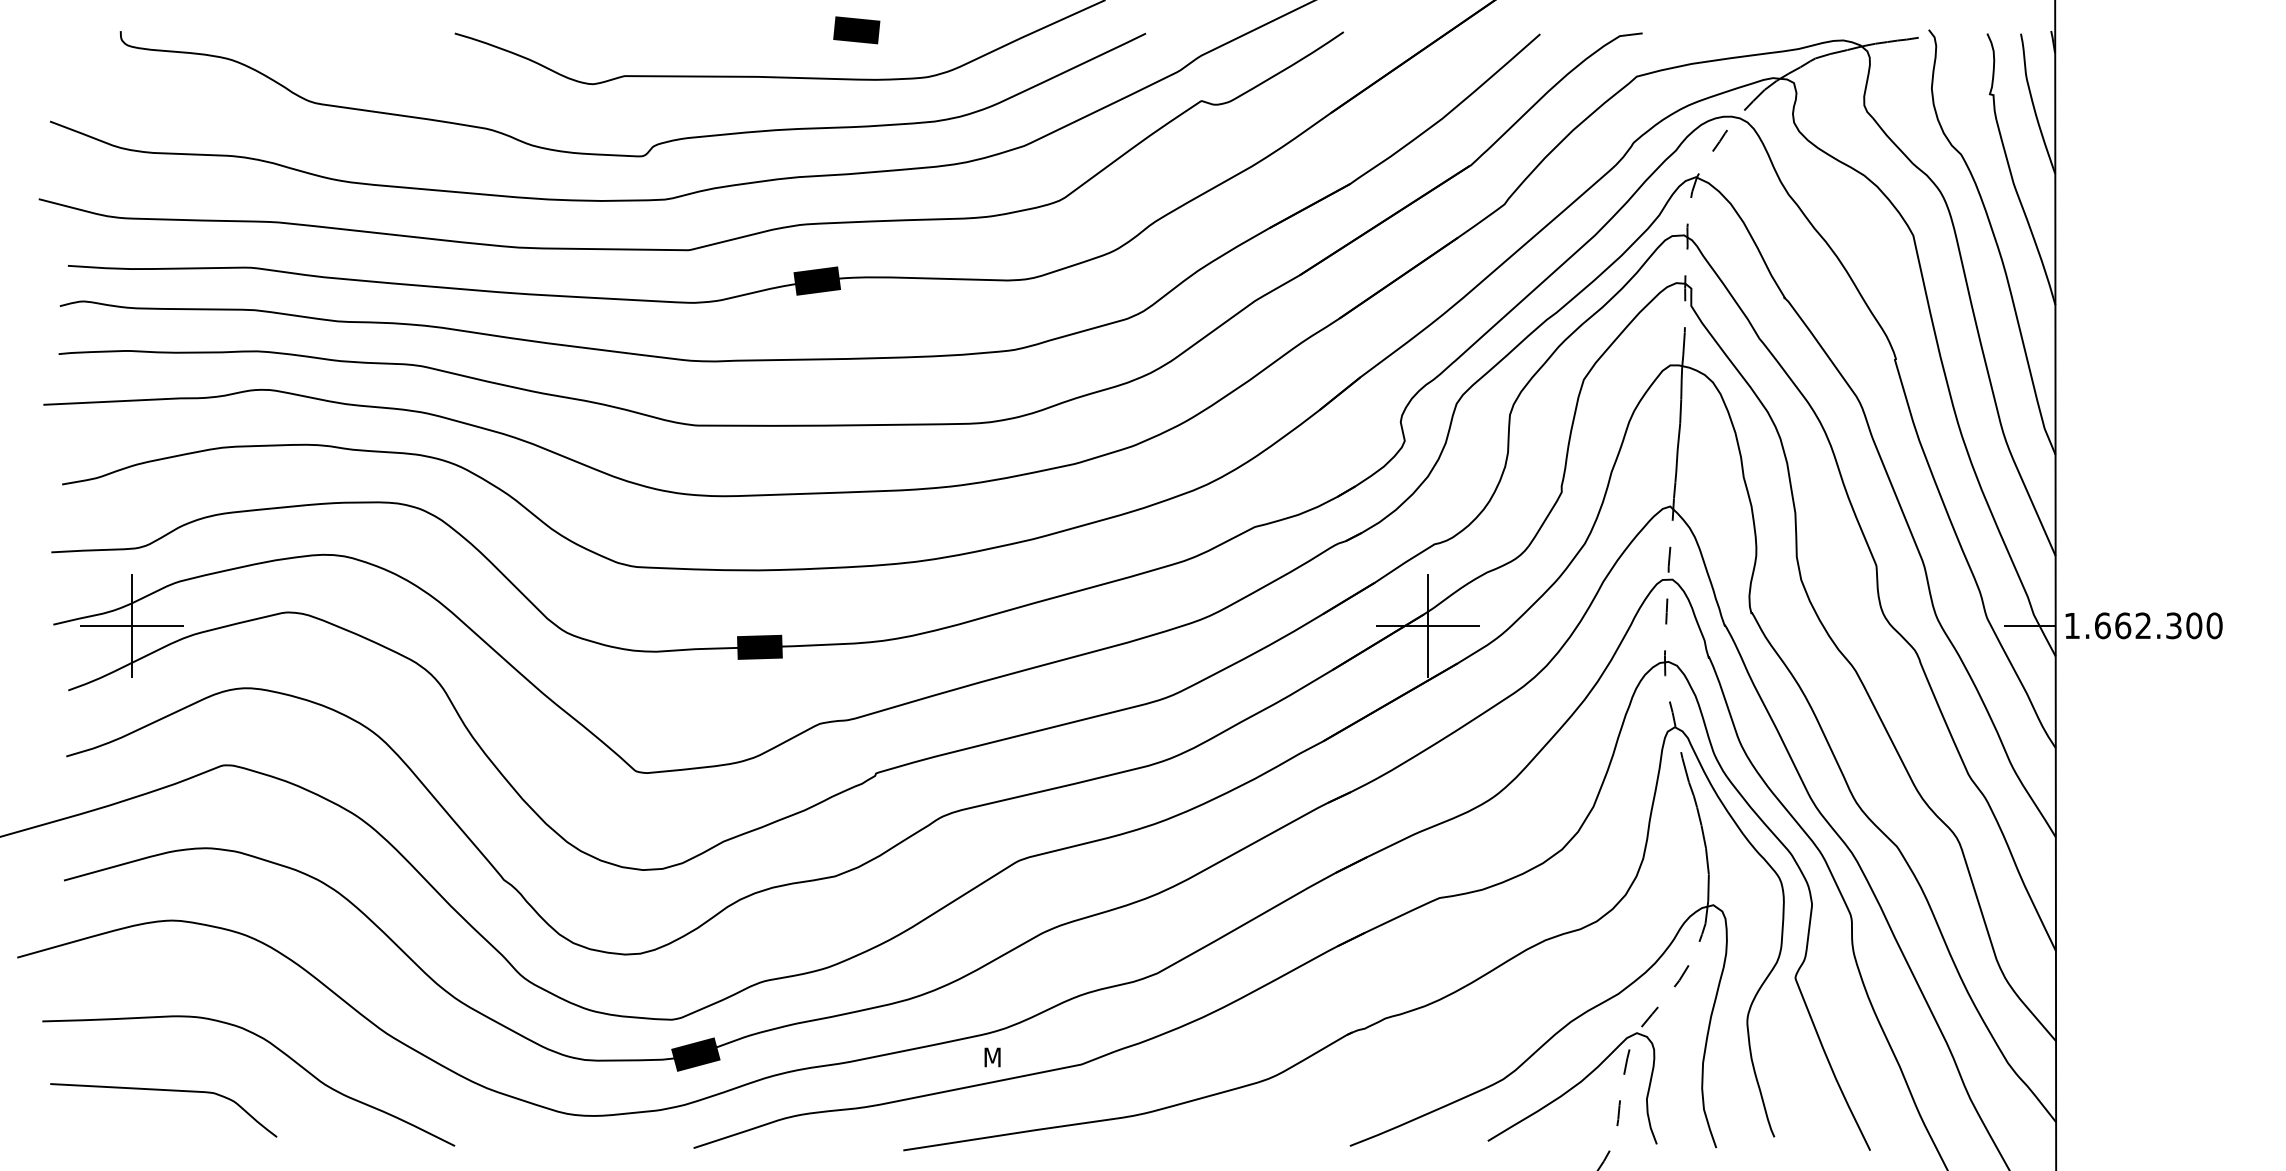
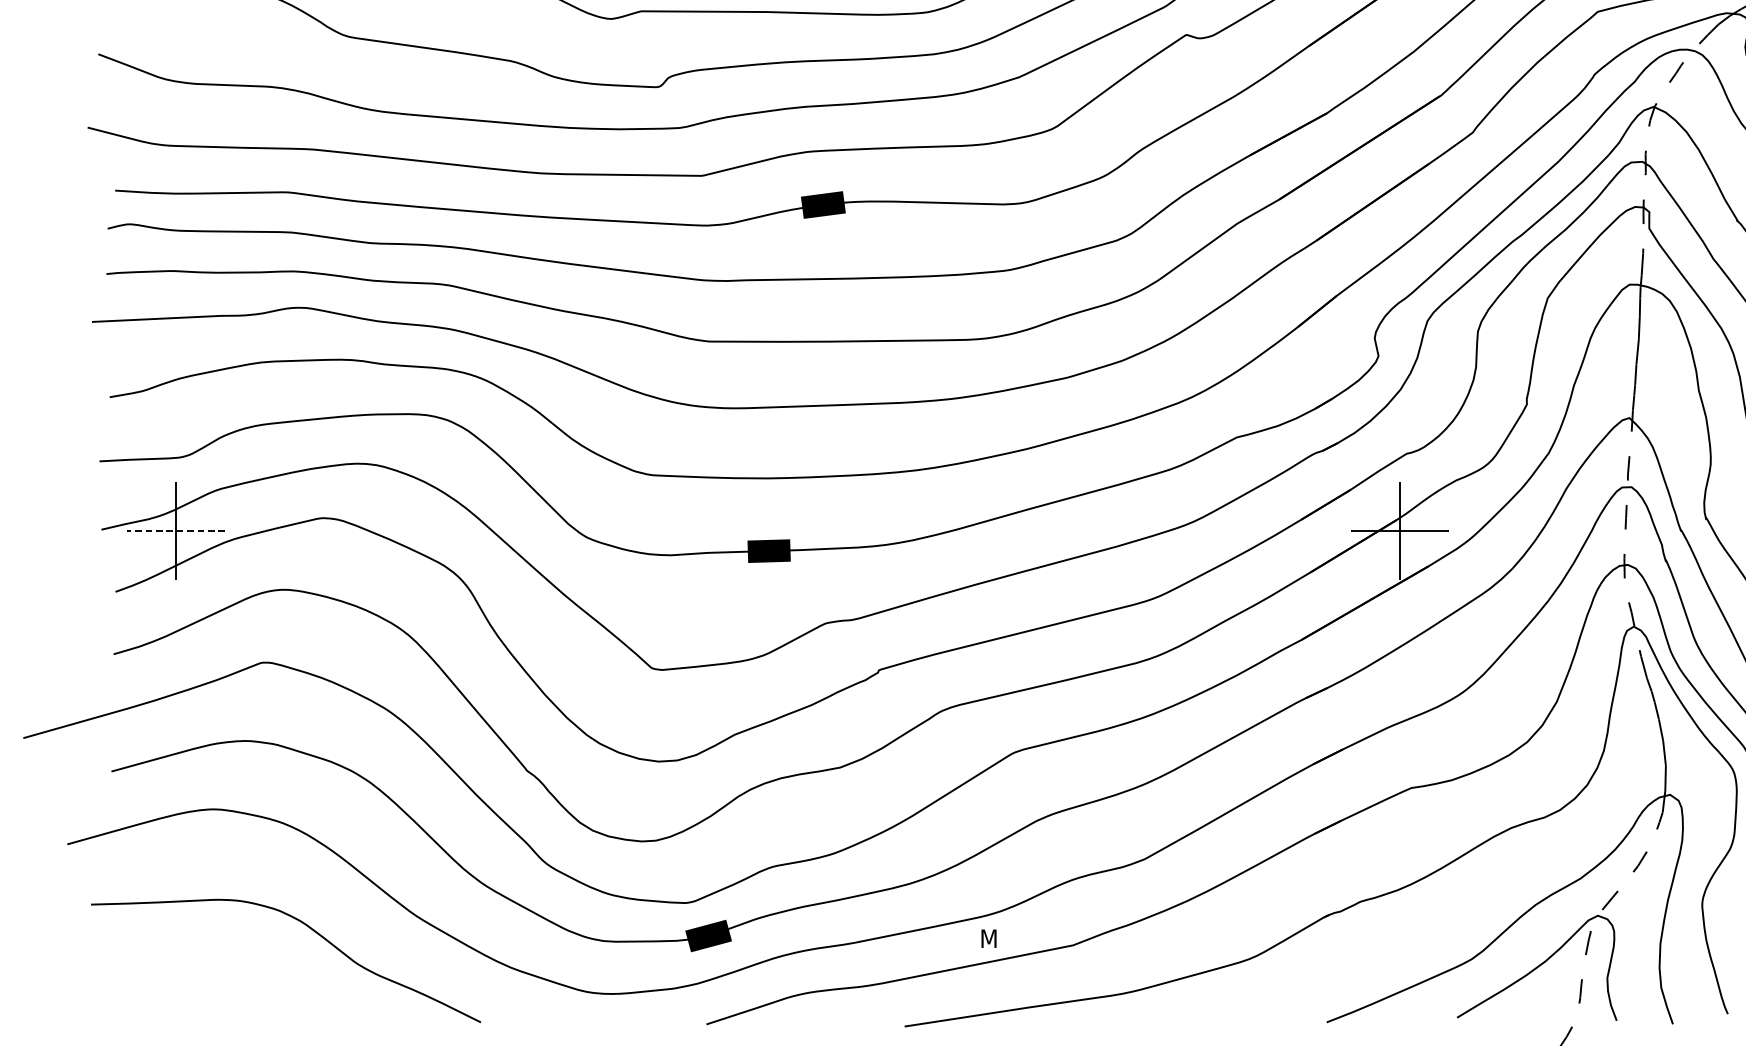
line: (132, 625) -> (176, 530), solid -> dashed
curve: (167, 1091) -> (209, 970), removed

